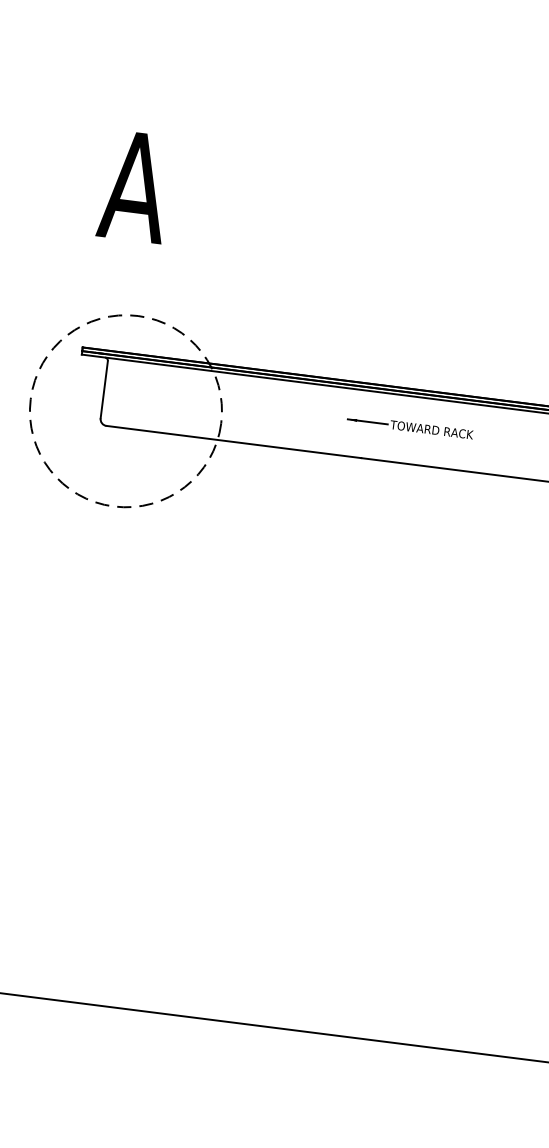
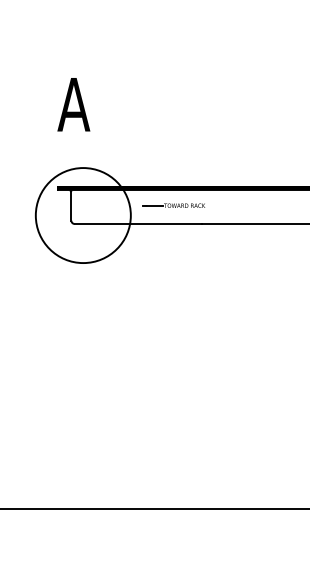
circle: (124, 410) -> (82, 215), dashed -> solid
part: (409, 426) -> (173, 205), moved

